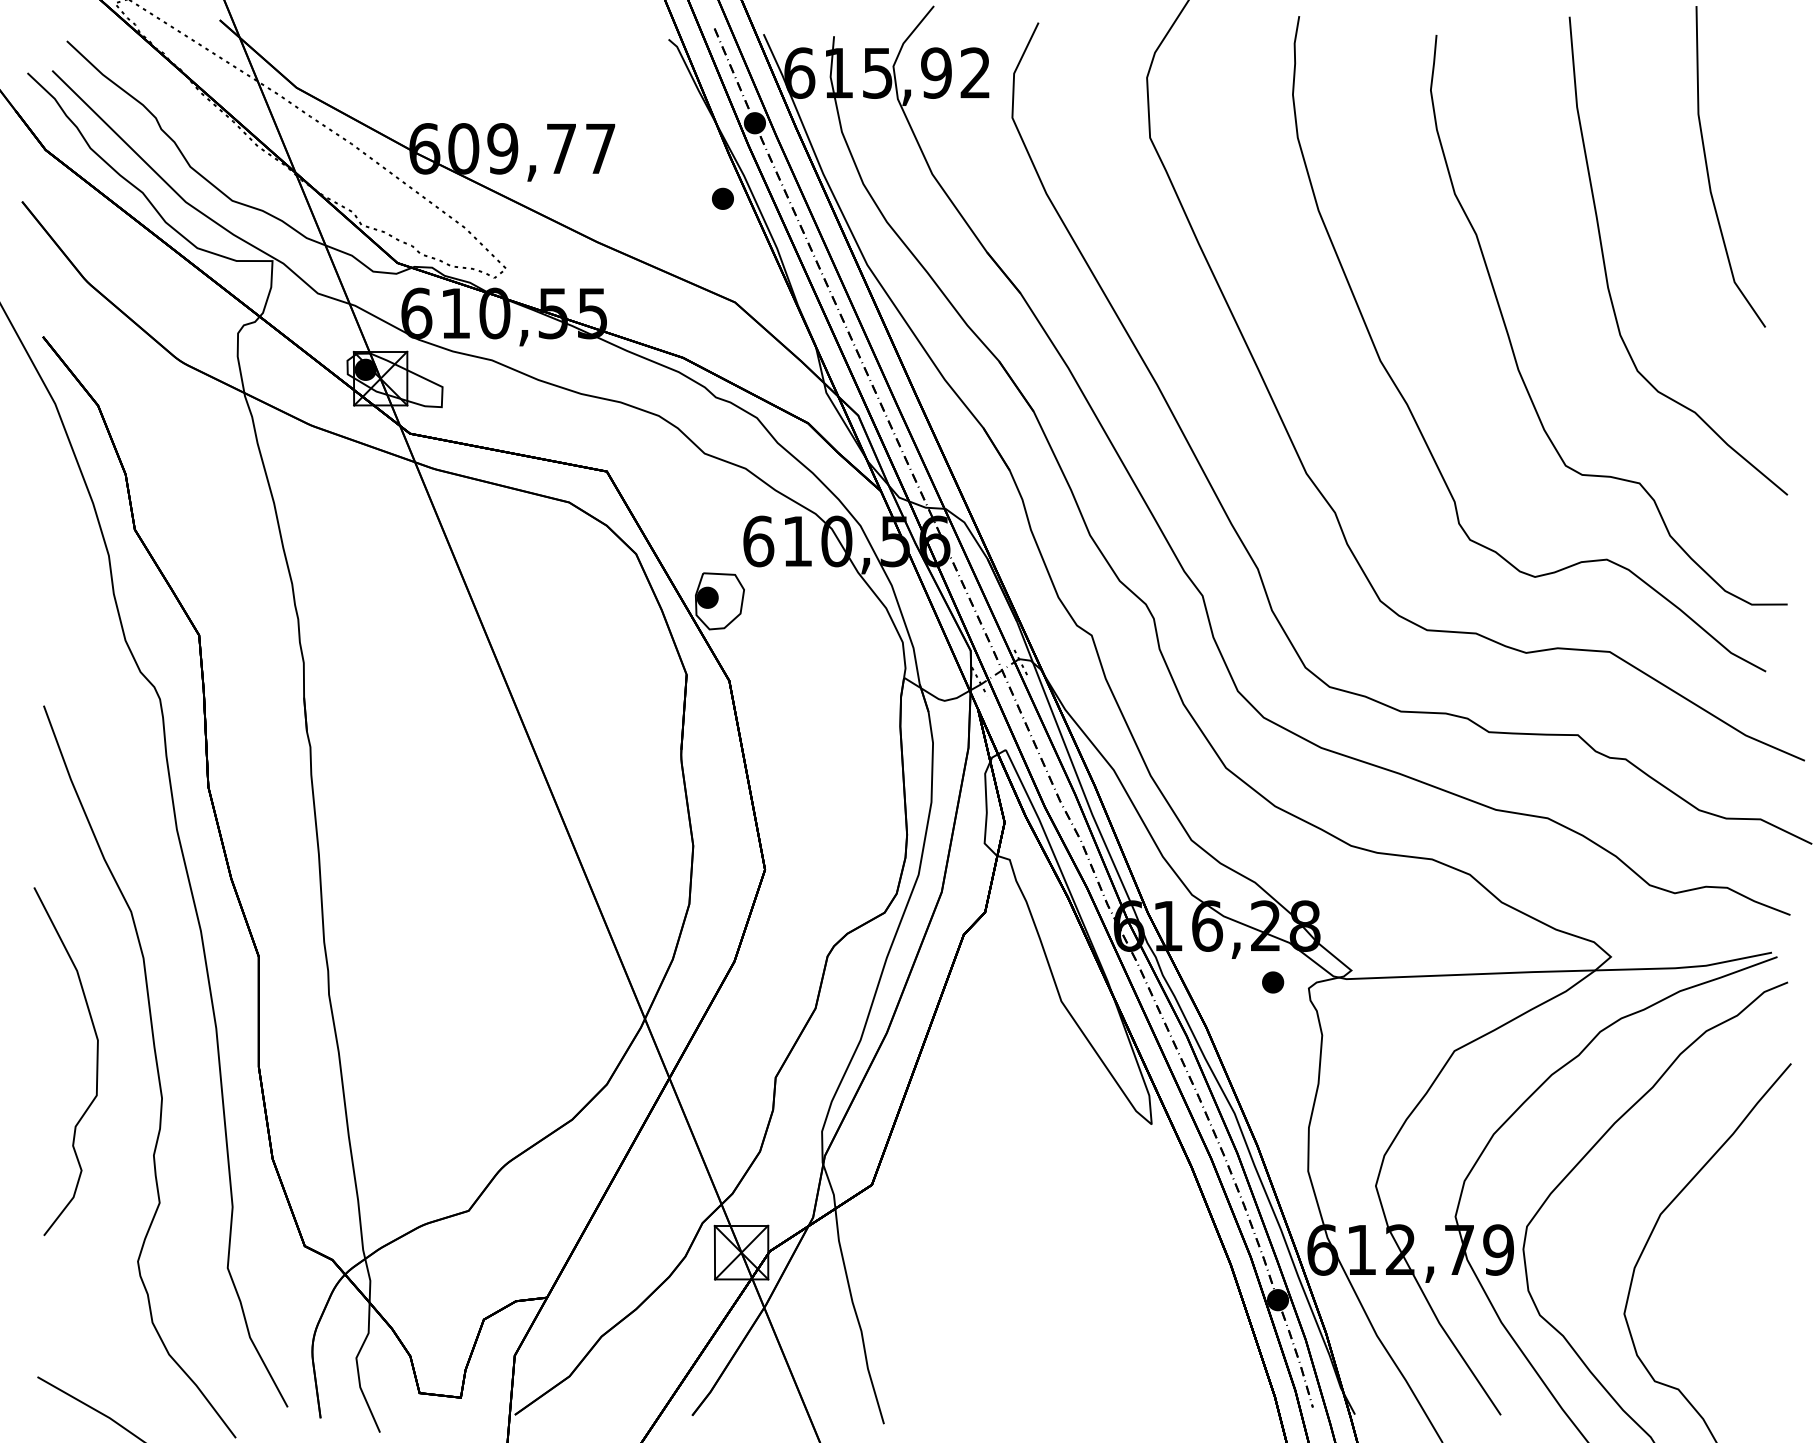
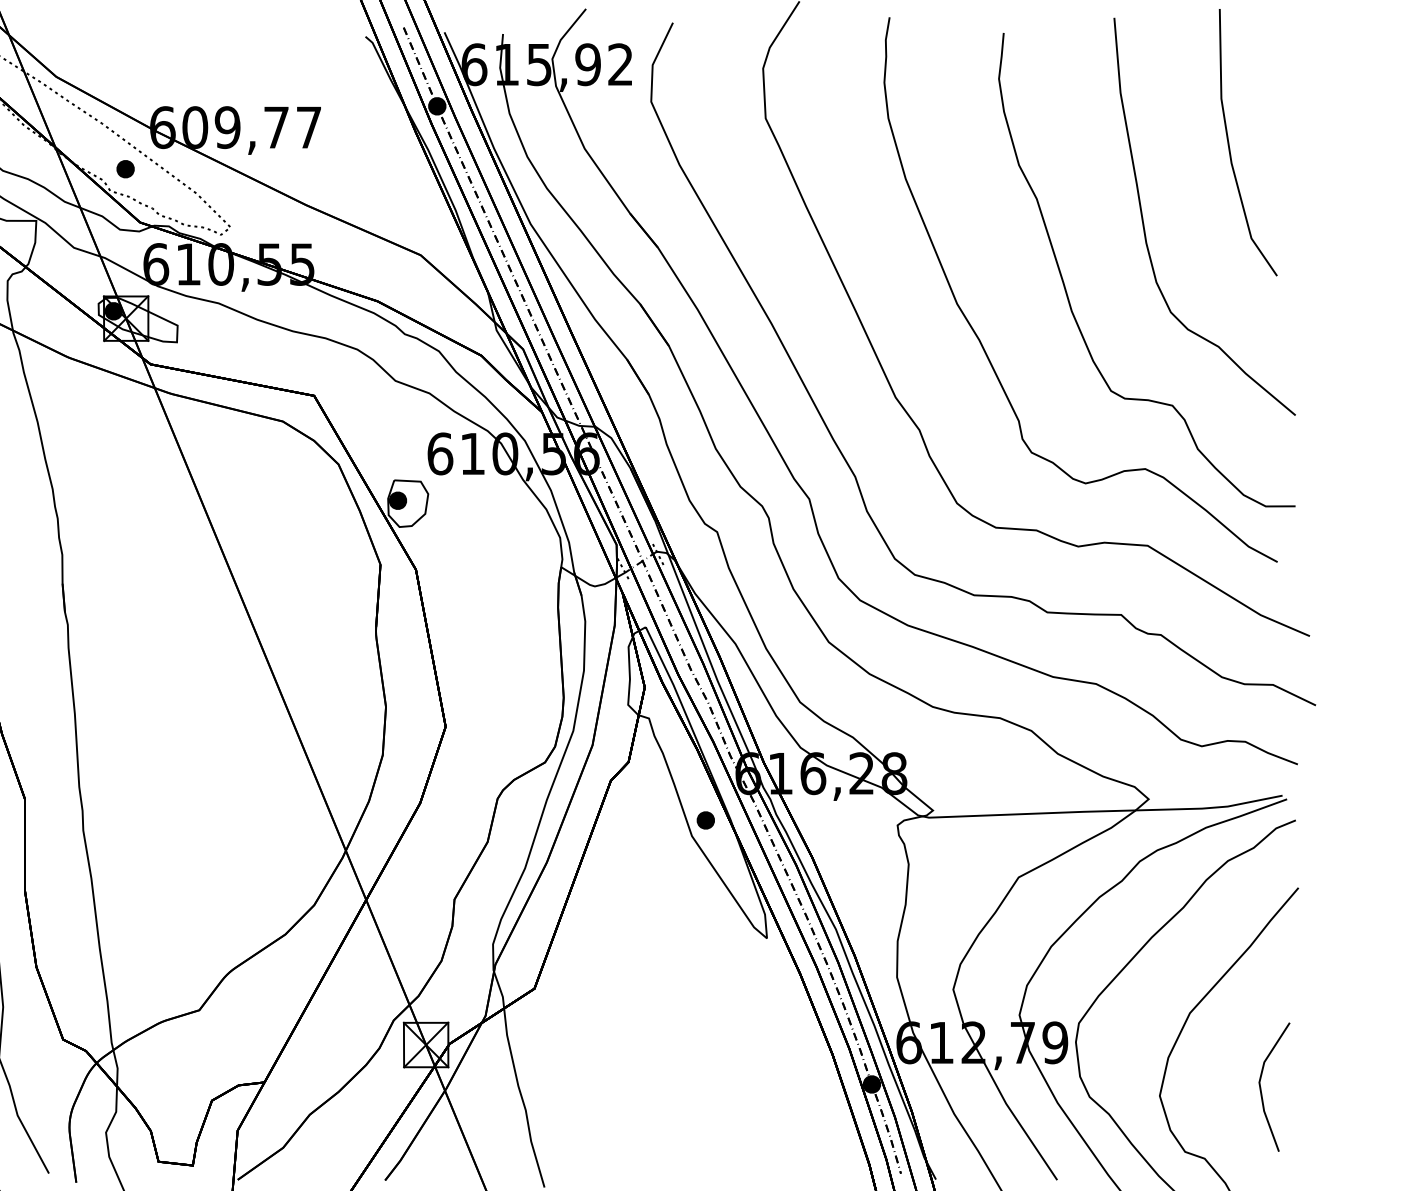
part: (722, 198) -> (125, 168), moved
part: (1273, 982) -> (706, 820), moved
line: (1746, 1304) -> (1261, 1088), added

